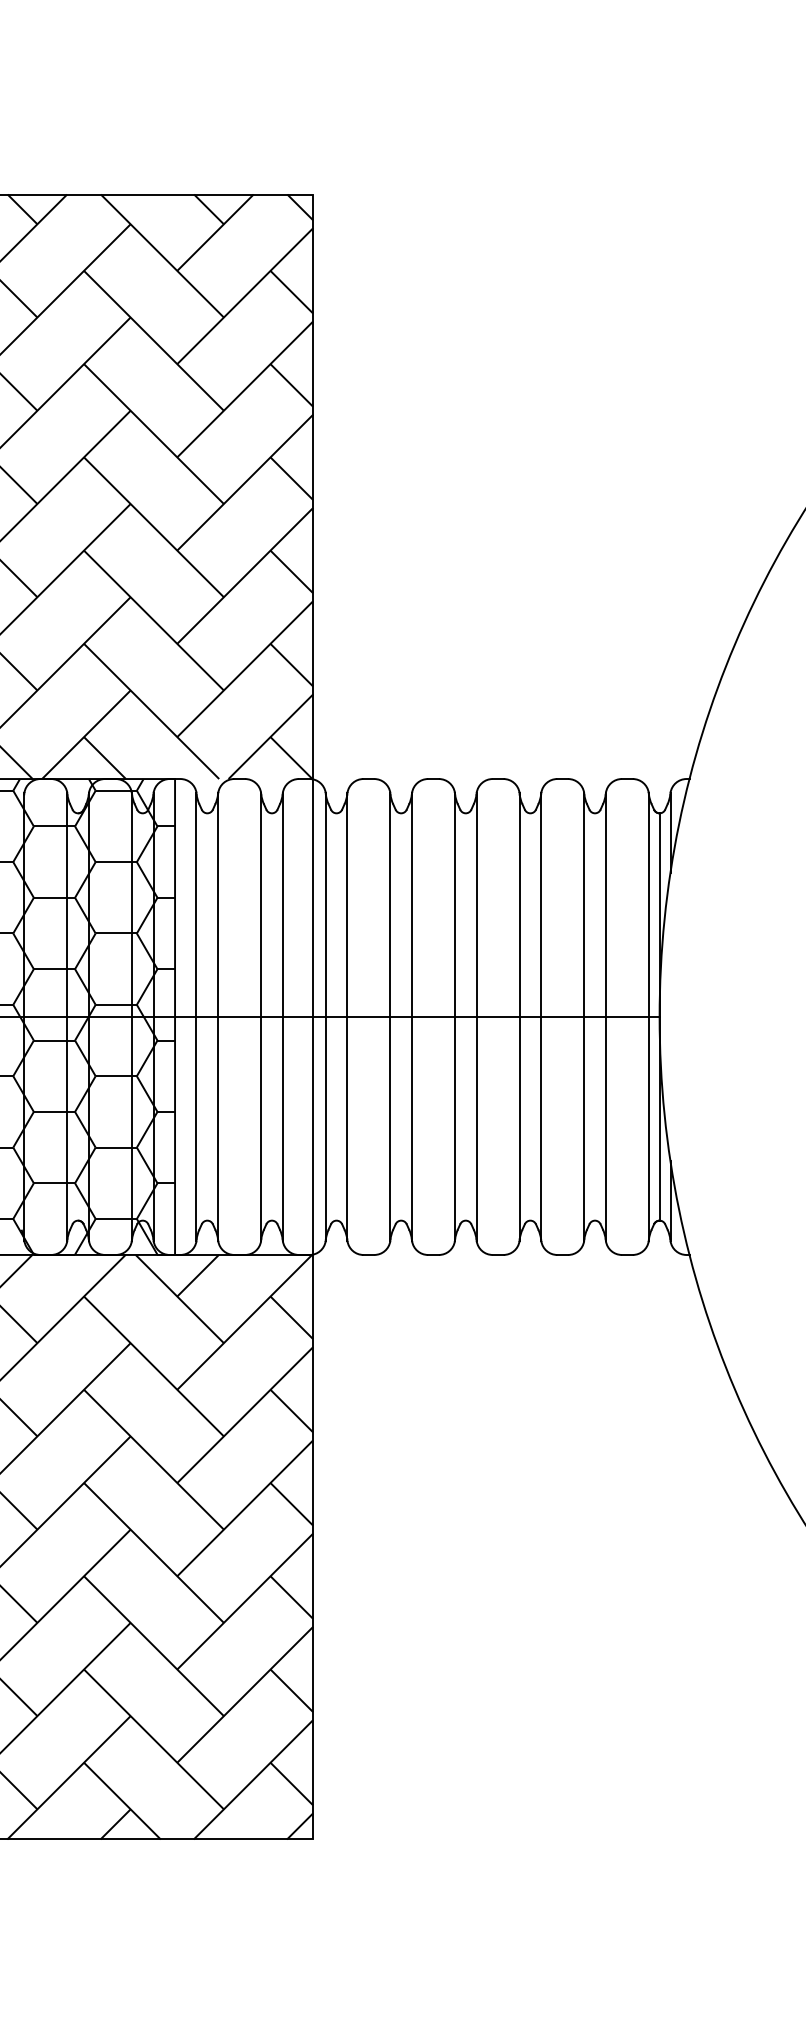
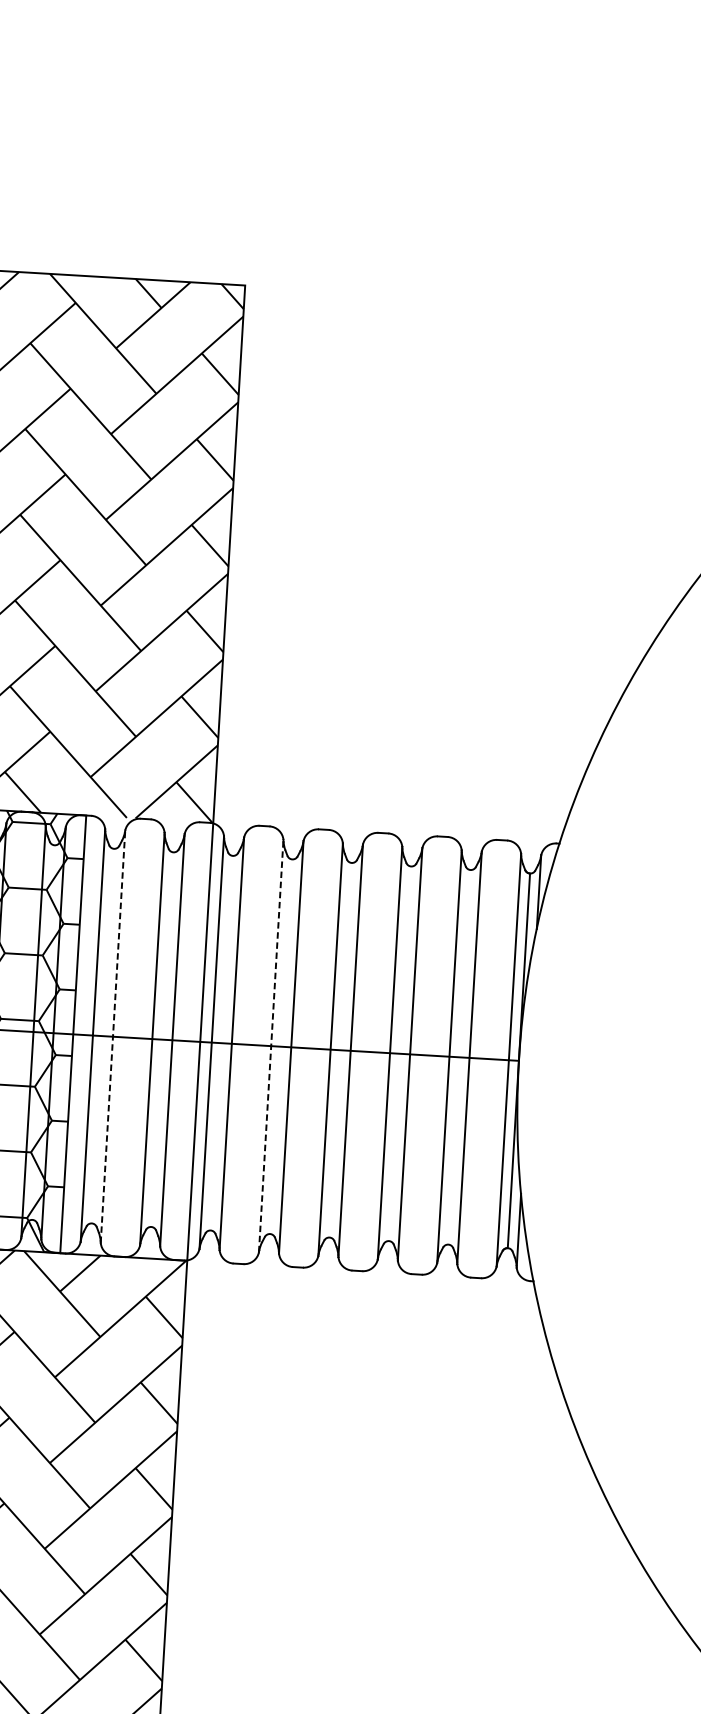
line: (218, 1016) -> (113, 1036), solid -> dashed
line: (390, 1016) -> (271, 1045), solid -> dashed

